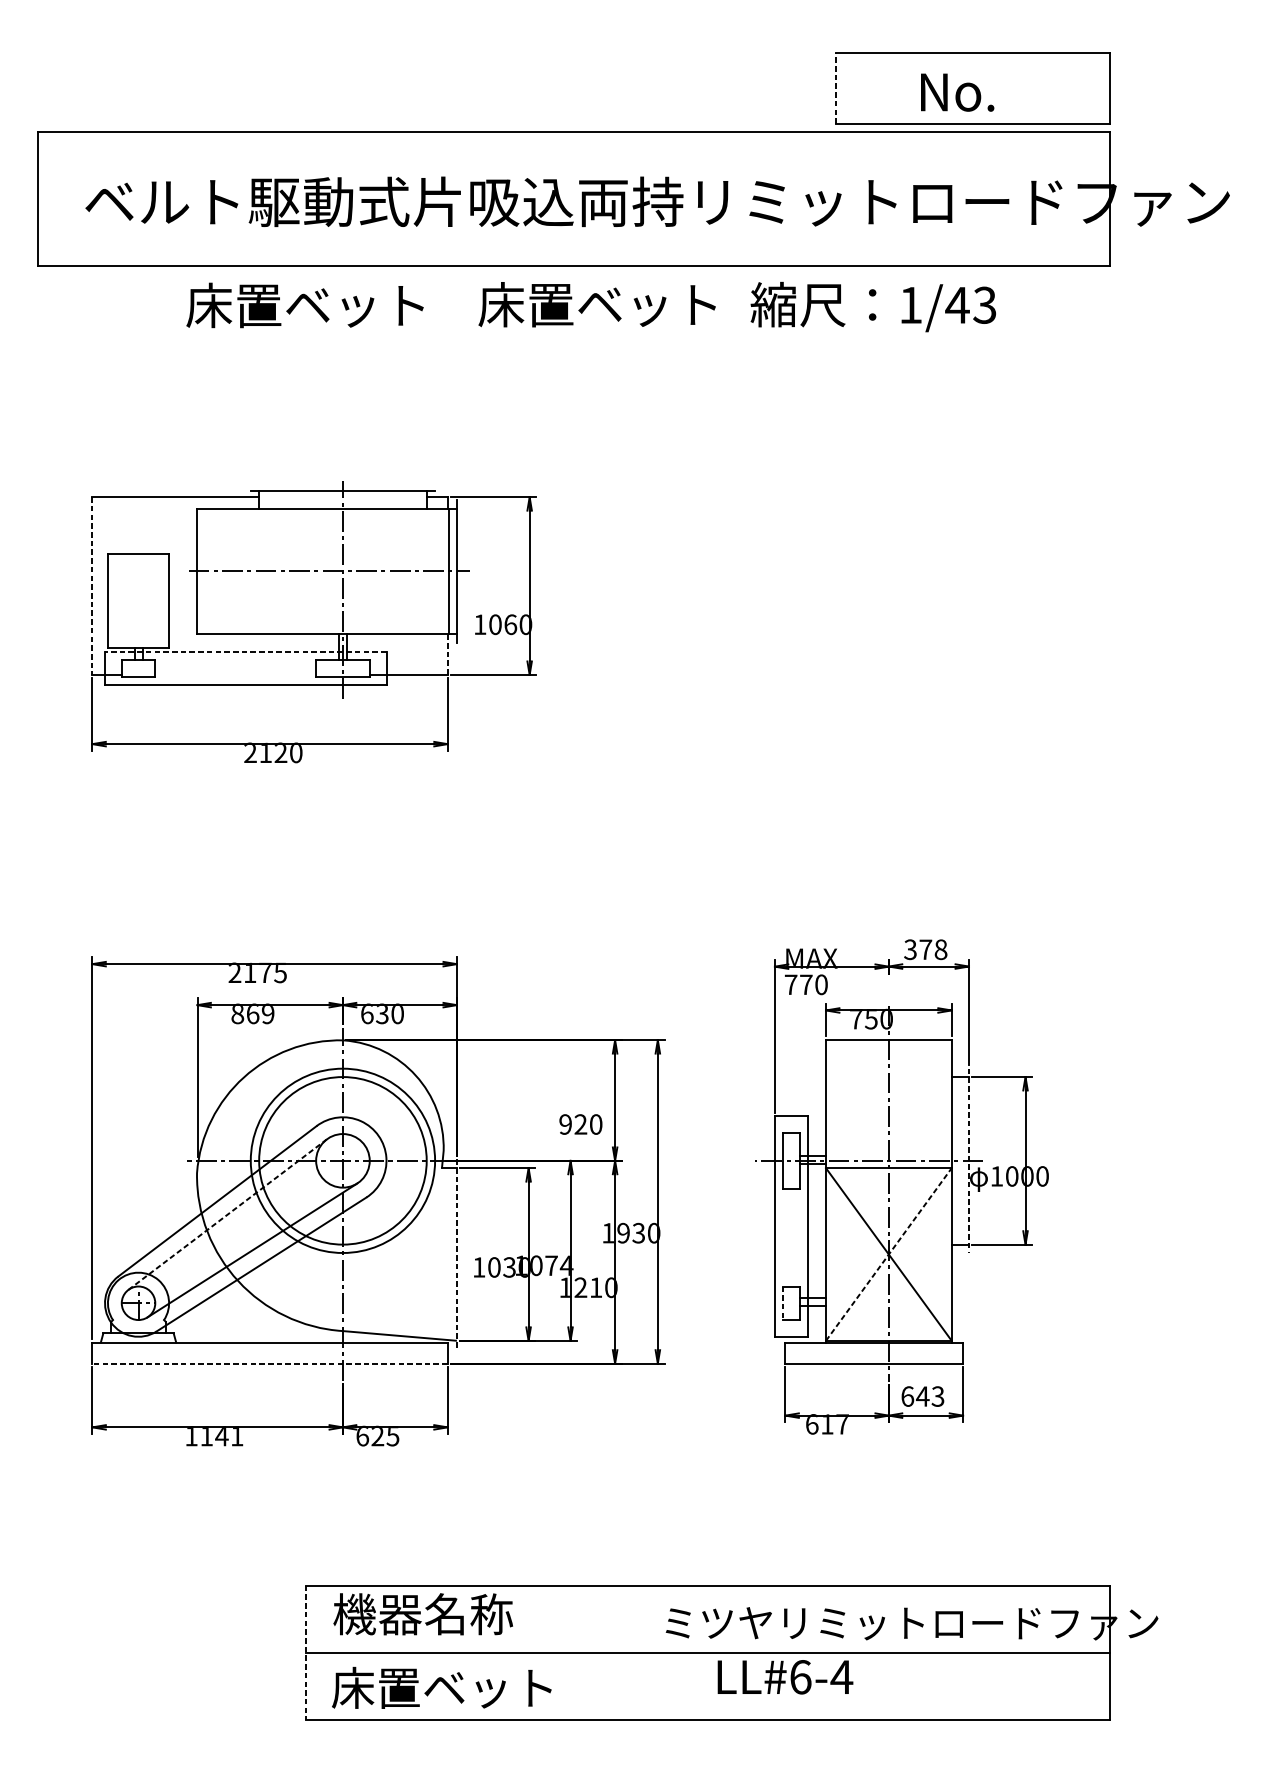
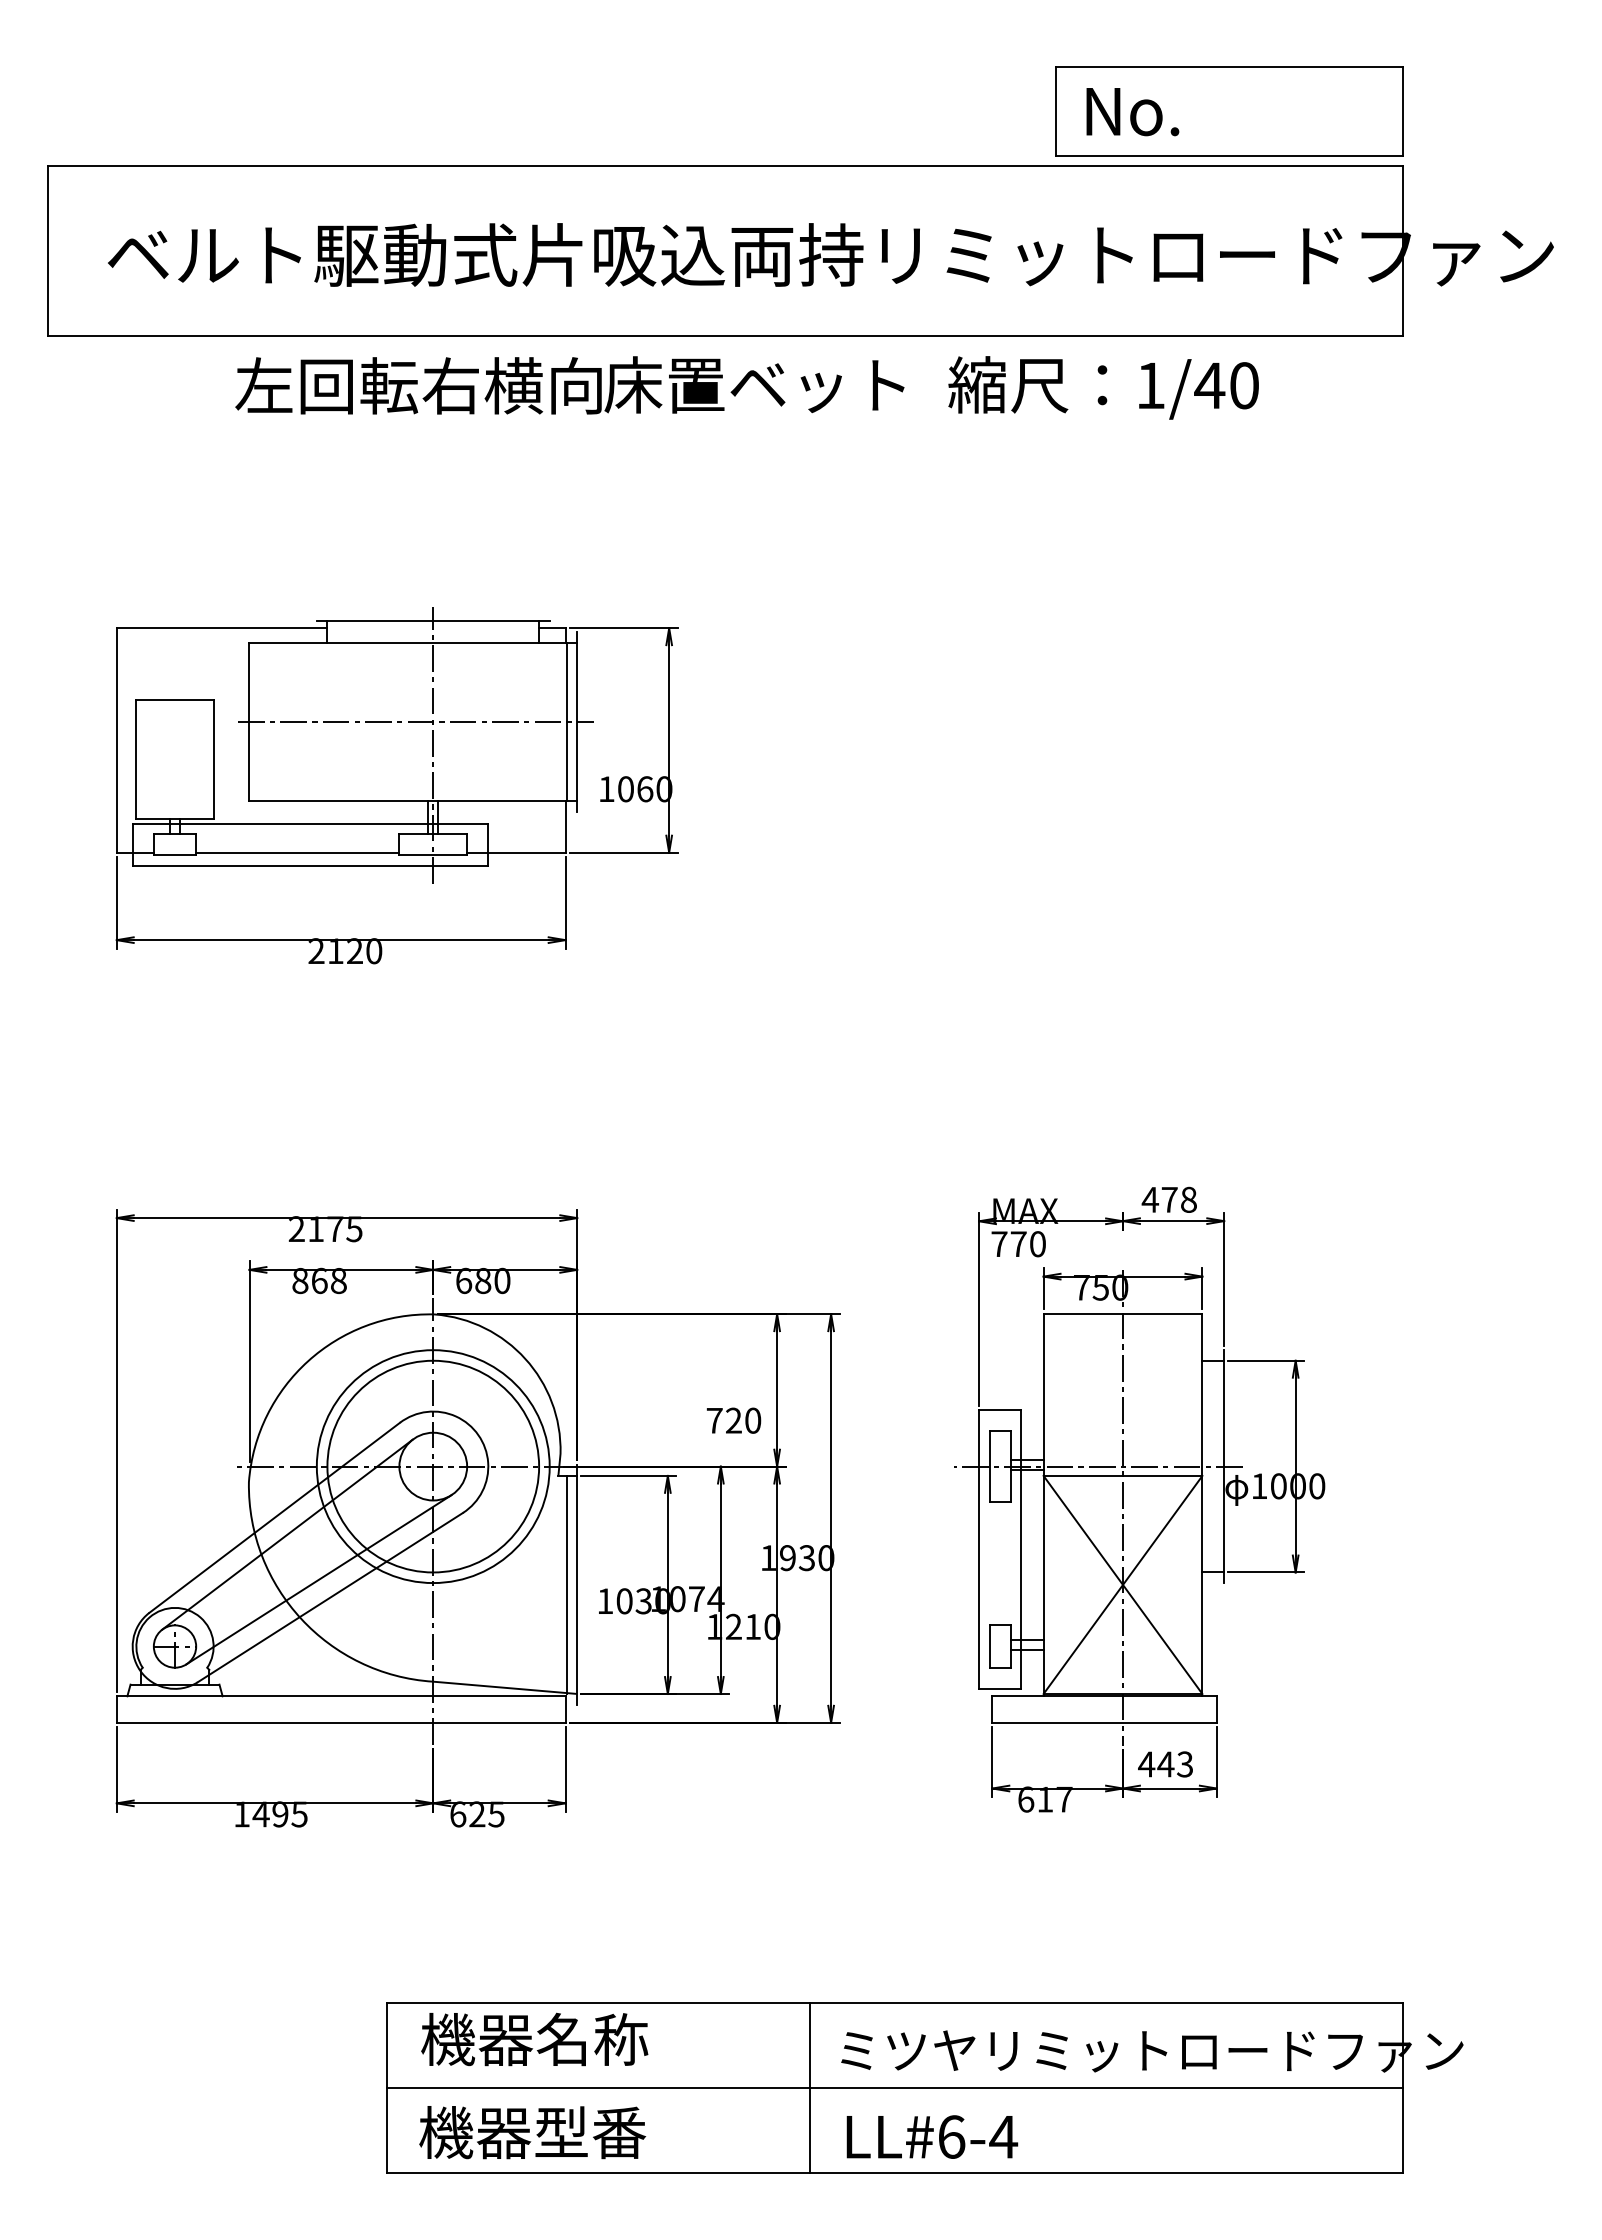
line: (836, 88) -> (1056, 111), dashed -> solid
text: (957, 93) -> (1132, 112), moved
text: (331, 305) -> (418, 385), 床置ベット -> 左回転右横向
text: (984, 305) -> (1243, 385), 1/43 -> 1/40
line: (92, 586) -> (116, 740), dashed -> solid
line: (245, 651) -> (310, 823), dashed -> solid
line: (447, 654) -> (565, 826), dashed -> solid
line: (235, 674) -> (297, 852), added
text: (910, 949) -> (1150, 1199), 378 -> 478
text: (267, 1013) -> (338, 1280), 869 -> 868
text: (381, 1013) -> (482, 1280), 630 -> 680
text: (565, 1124) -> (714, 1420), 920 -> 720
line: (969, 1161) -> (1224, 1467), dashed -> solid
line: (227, 1214) -> (287, 1534), dashed -> solid
line: (448, 1254) -> (566, 1584), added
line: (457, 1254) -> (577, 1585), dashed -> solid
line: (889, 1254) -> (1123, 1584), dashed -> solid
line: (783, 1304) -> (989, 1647), dashed -> solid
line: (269, 1363) -> (340, 1722), dashed -> solid
text: (907, 1396) -> (1146, 1764), 643 -> 443
text: (221, 1436) -> (279, 1814), 1141 -> 1495
line: (640, 1652) -> (809, 2087), added
line: (305, 1653) -> (386, 2088), dashed -> solid
text: (785, 1676) -> (932, 2136), moved
text: (441, 1687) -> (557, 2132), 床置ベット -> 機器型番

